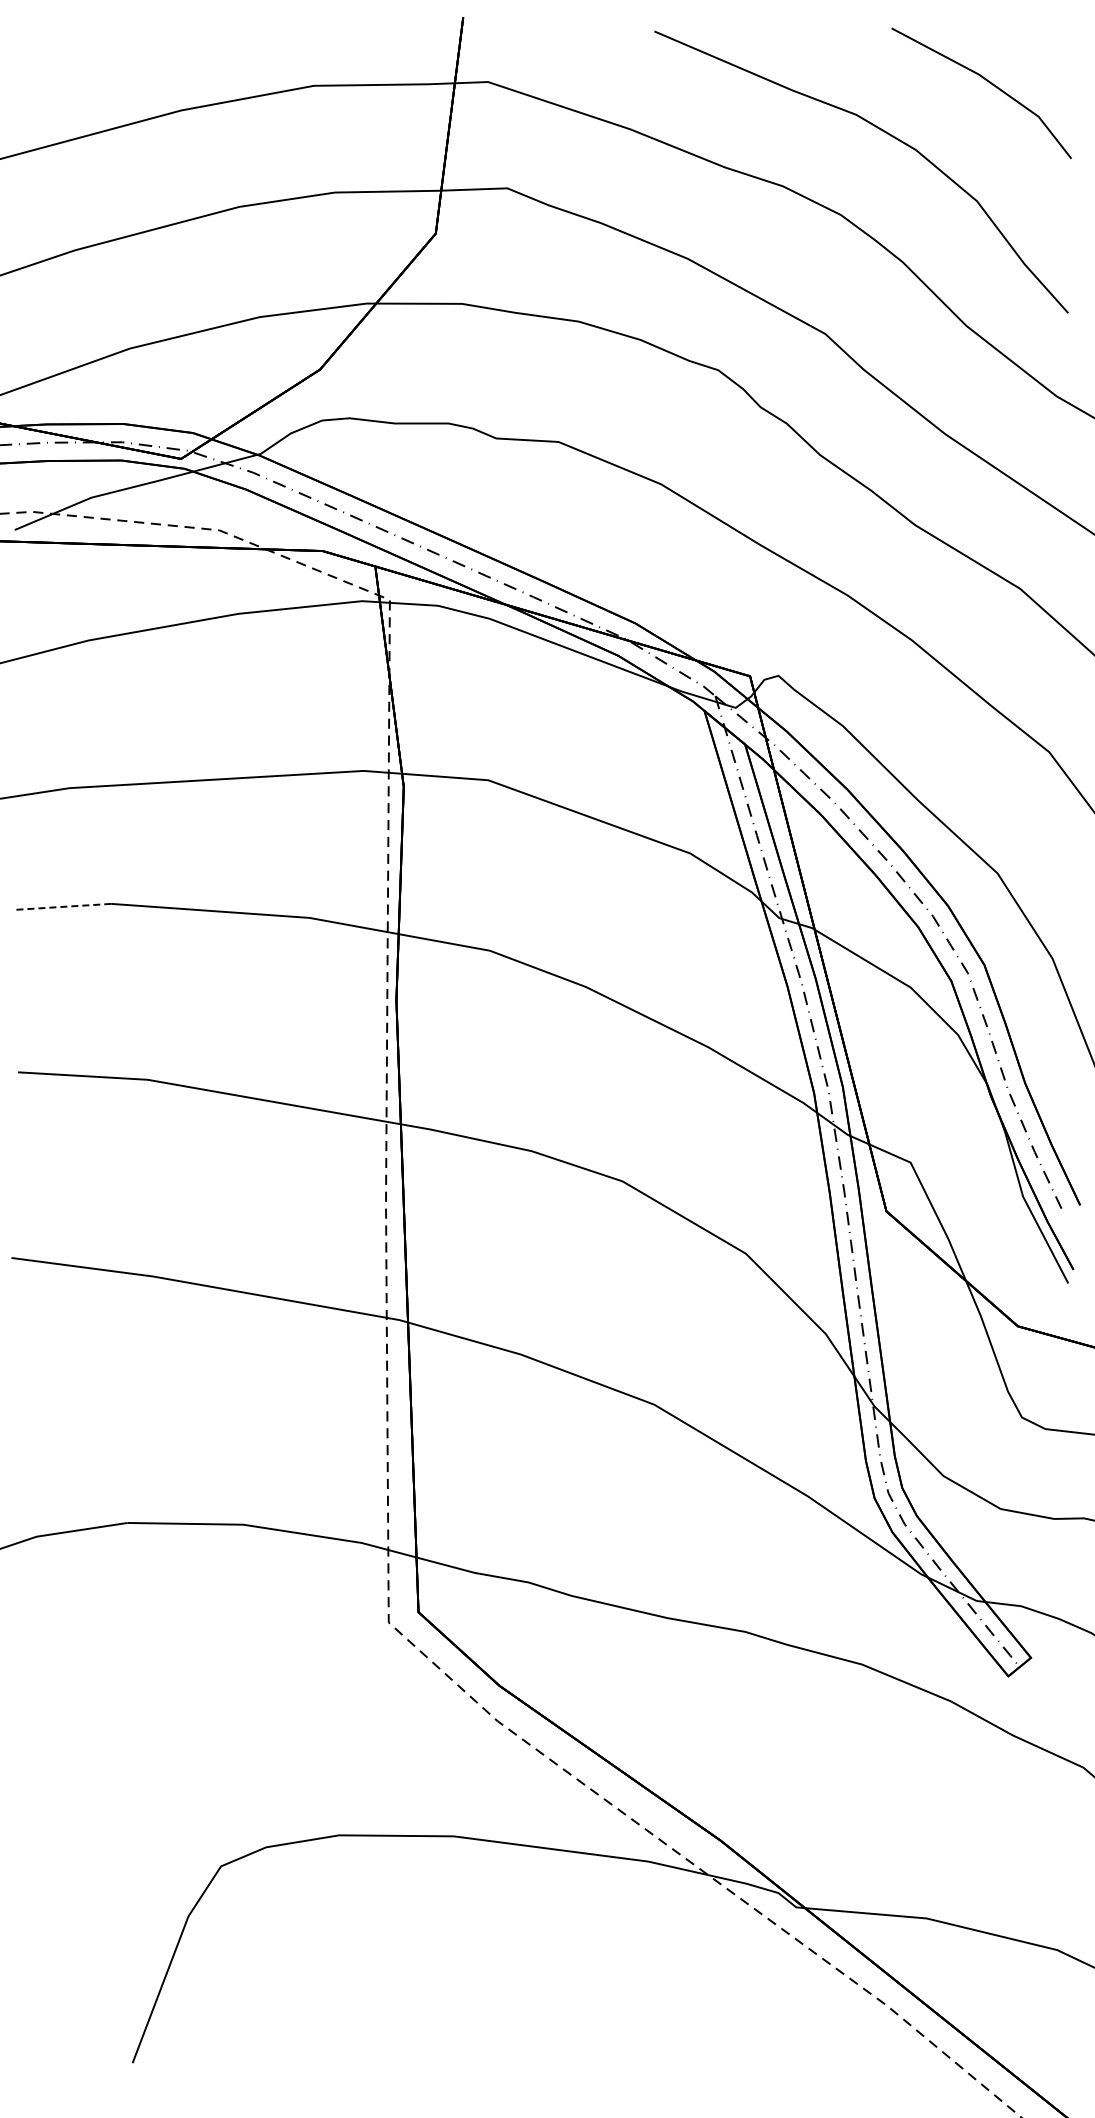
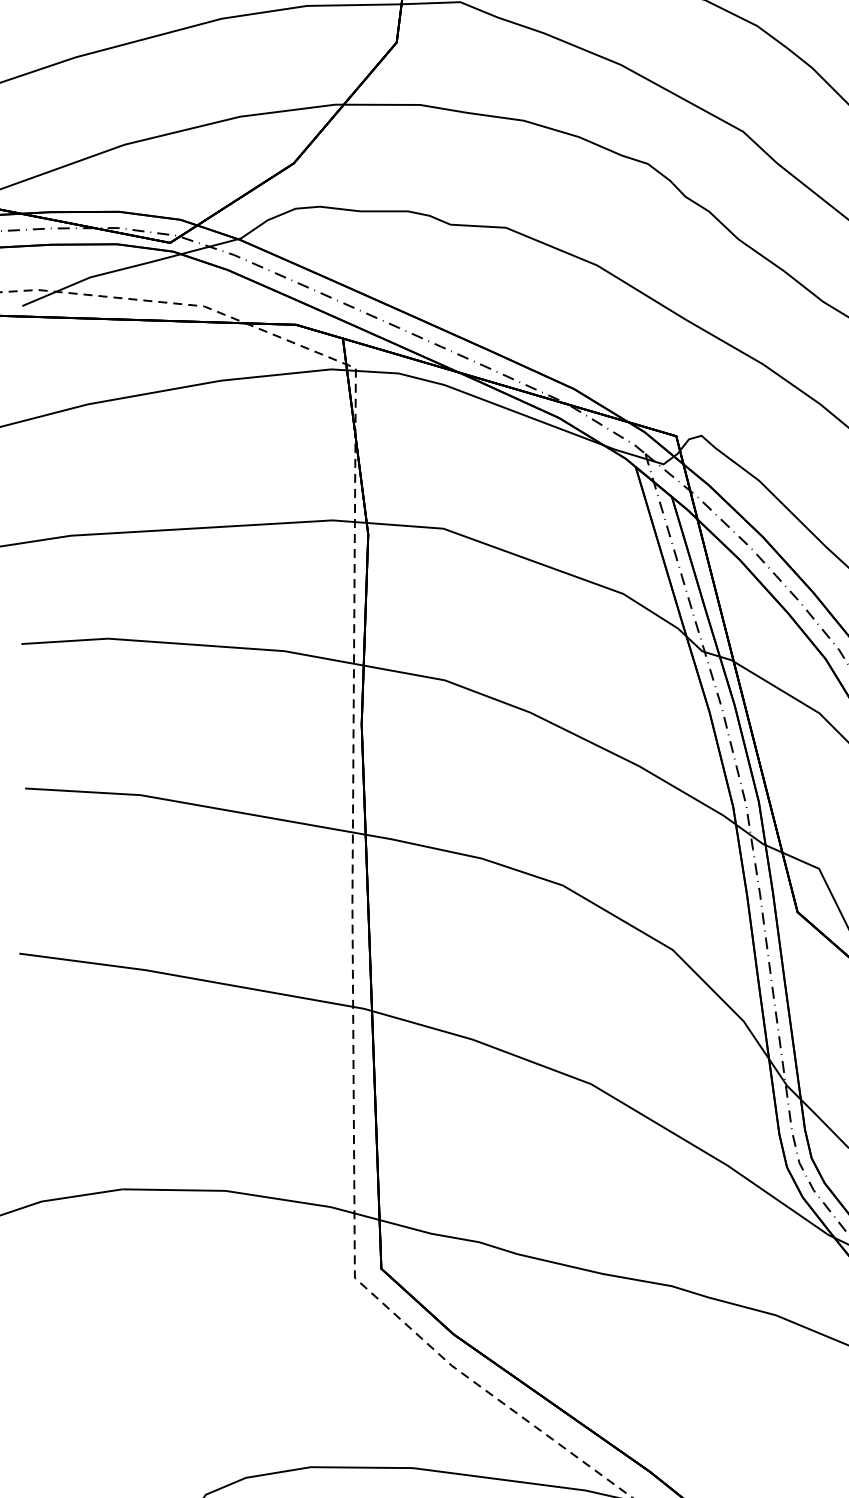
line: (62, 906) -> (64, 640), dashed -> solid

